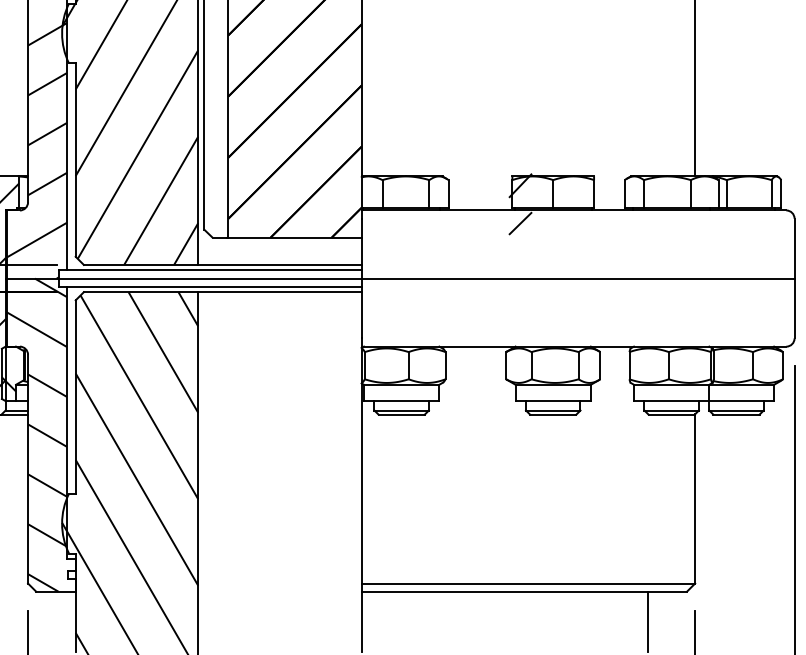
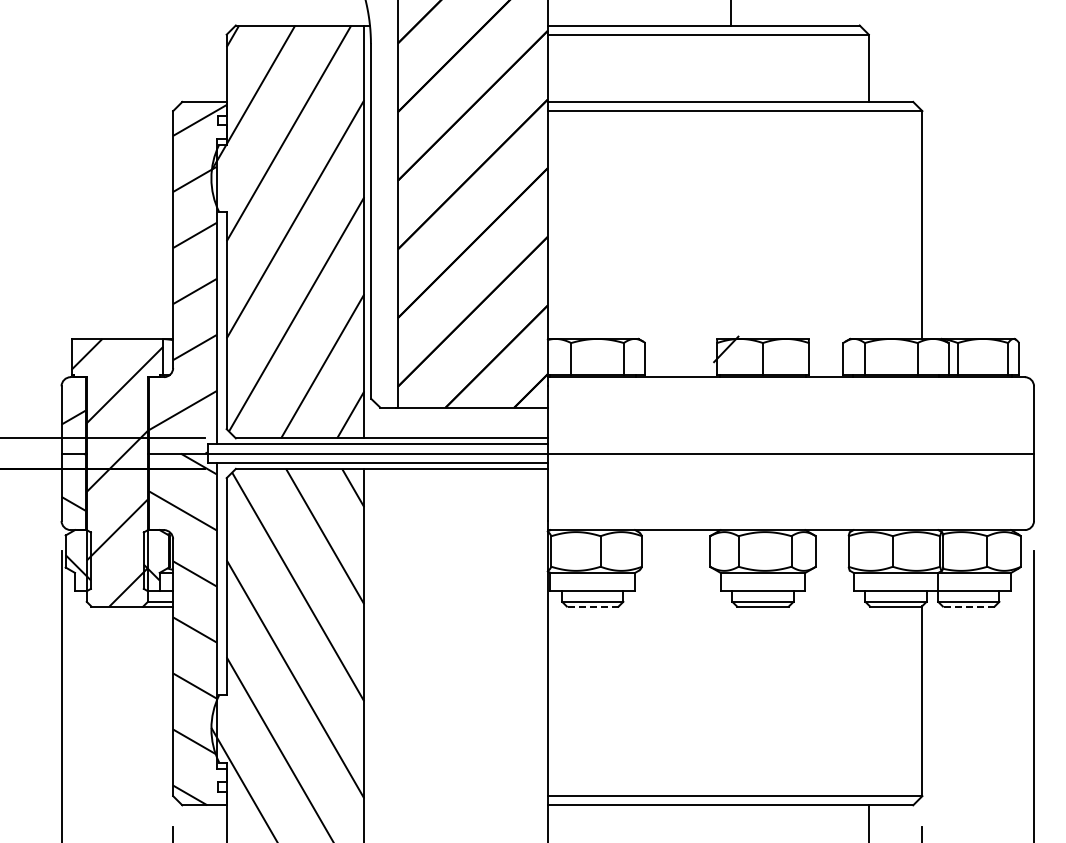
line: (520, 223) -> (726, 391), removed
line: (401, 414) -> (592, 606), solid -> dashed
line: (736, 414) -> (968, 606), solid -> dashed

